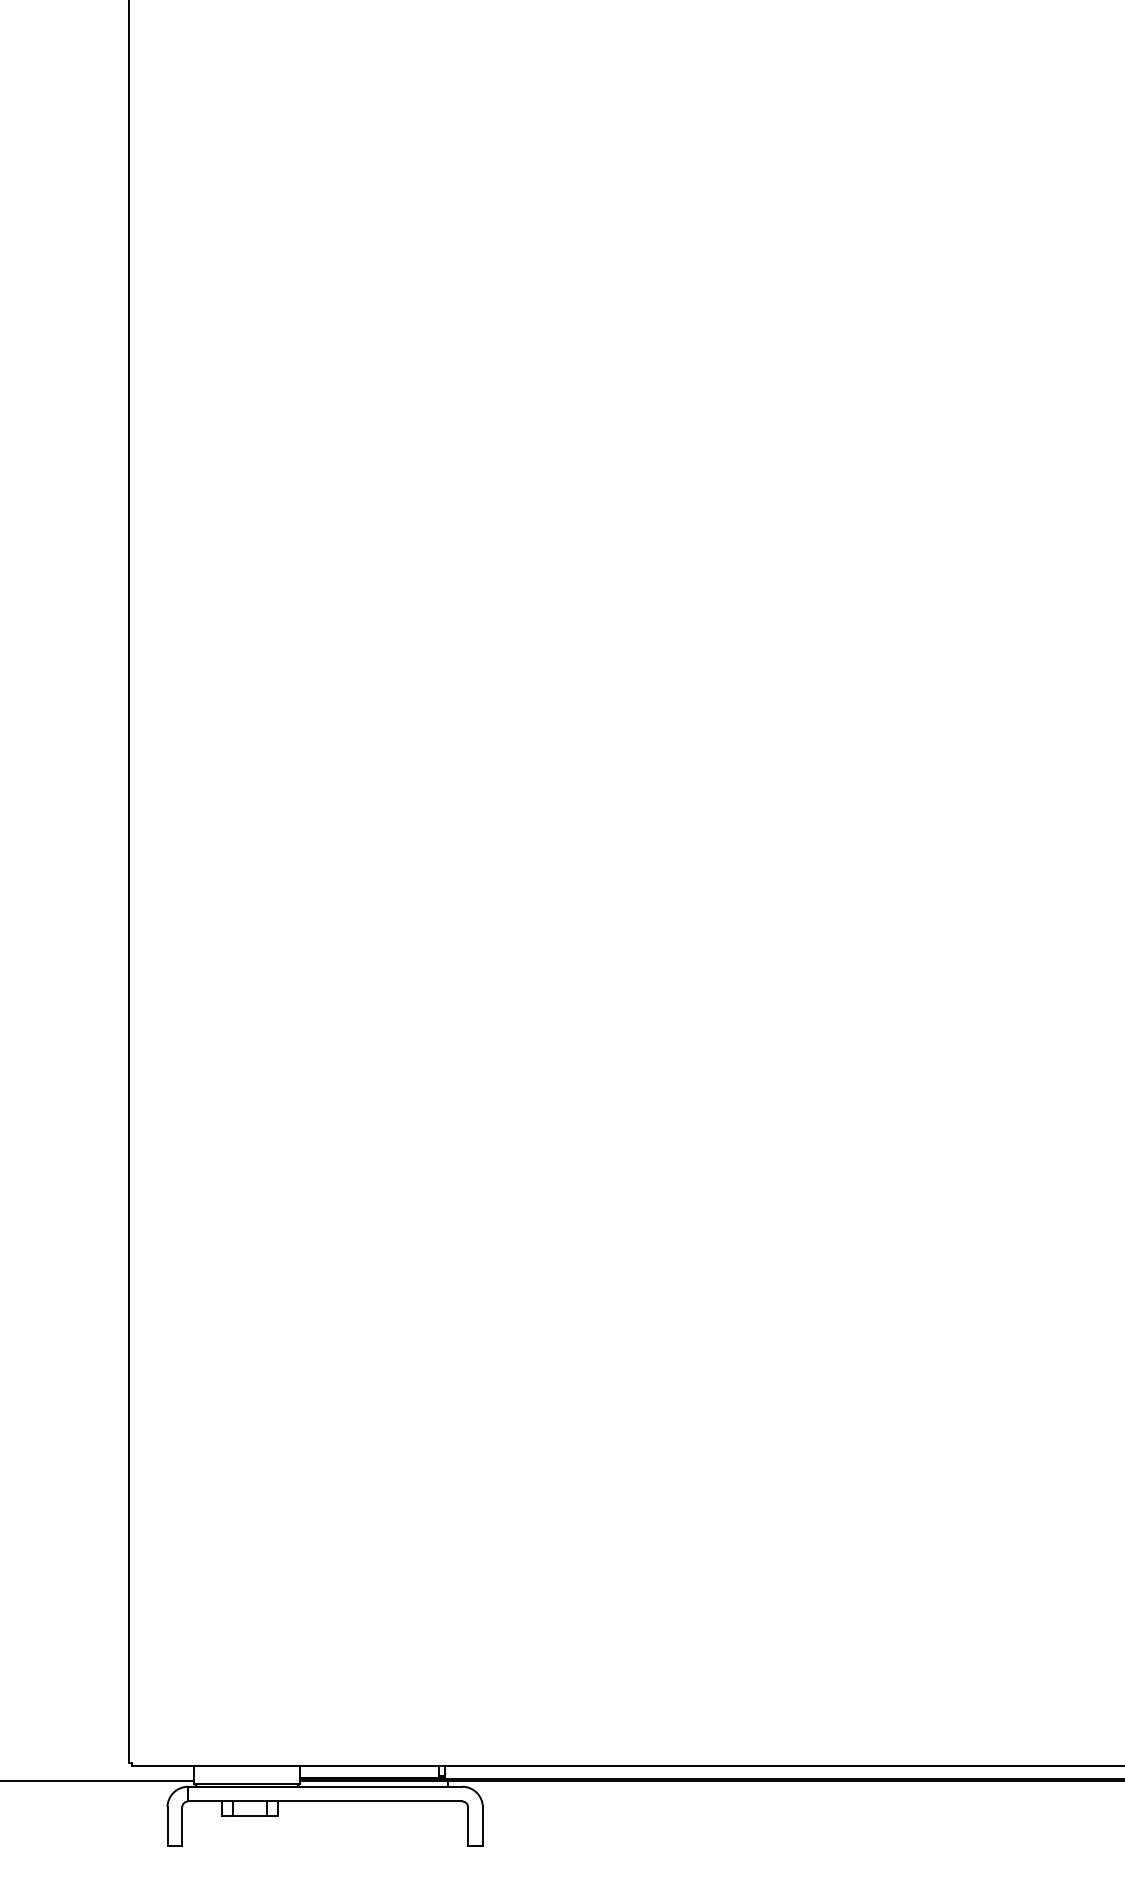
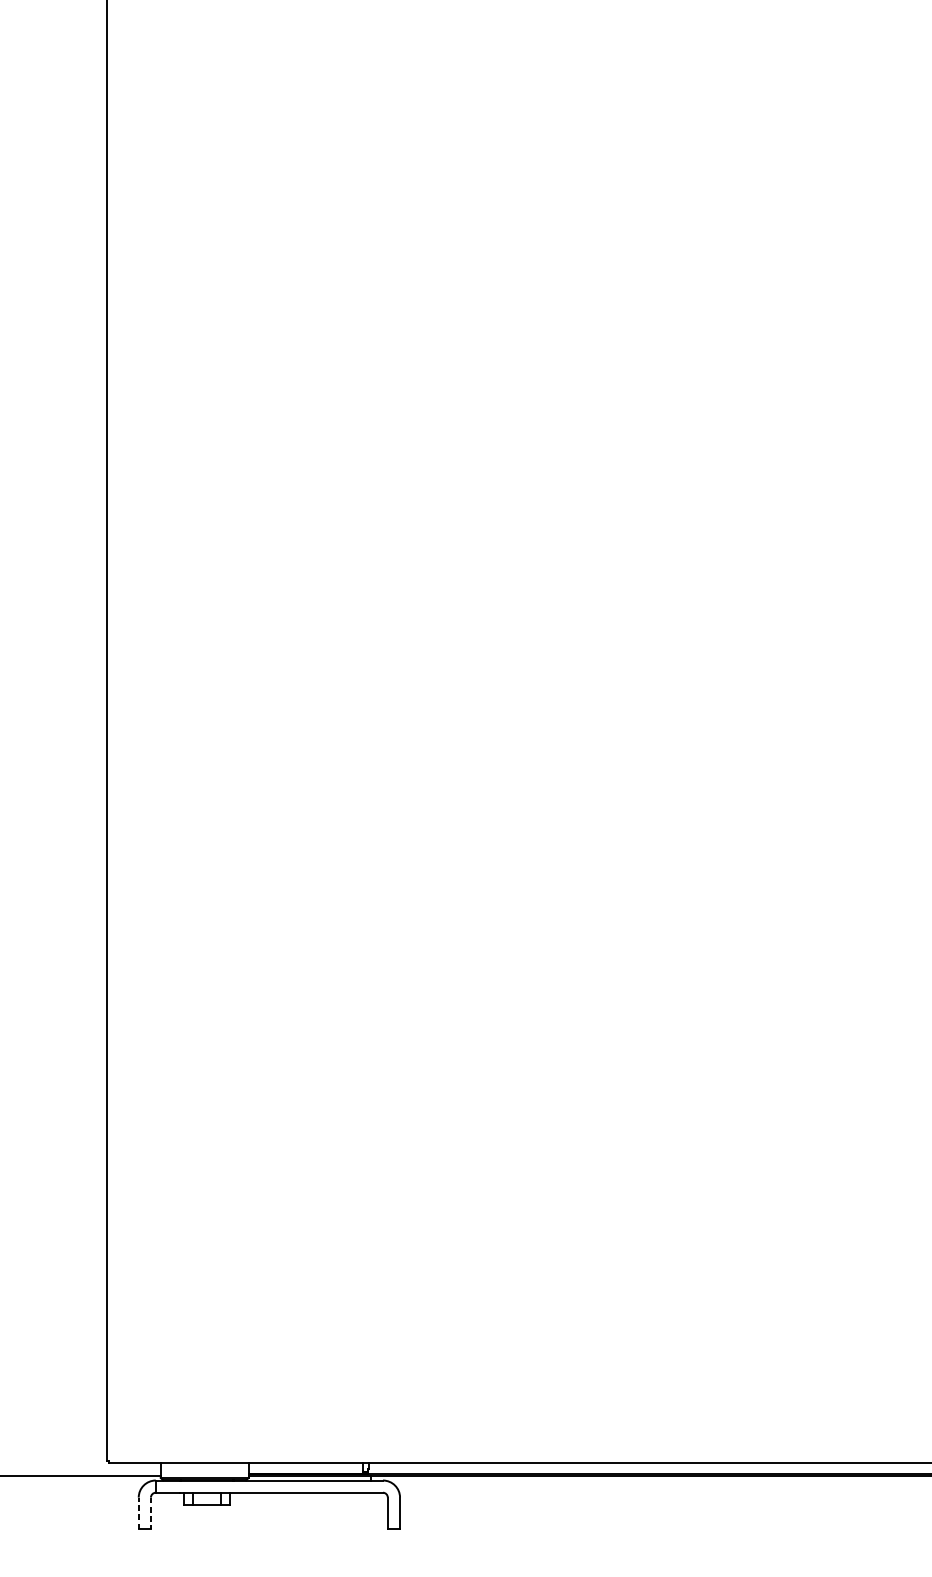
line: (167, 1826) -> (138, 1513), solid -> dashed
line: (182, 1827) -> (151, 1514), solid -> dashed

